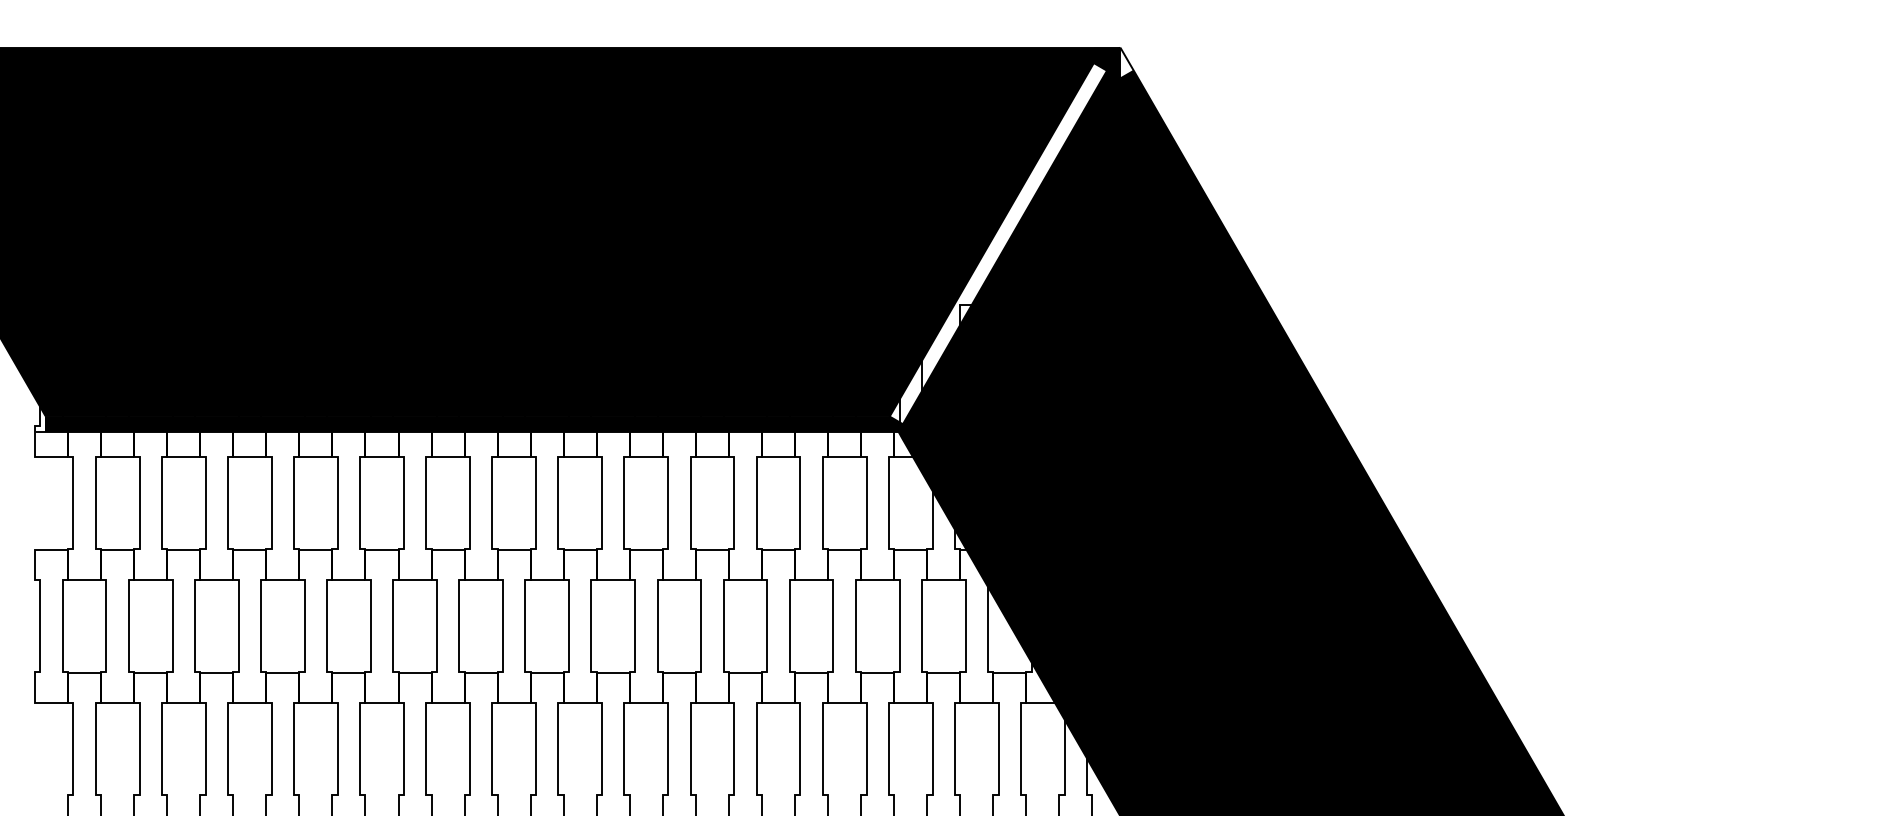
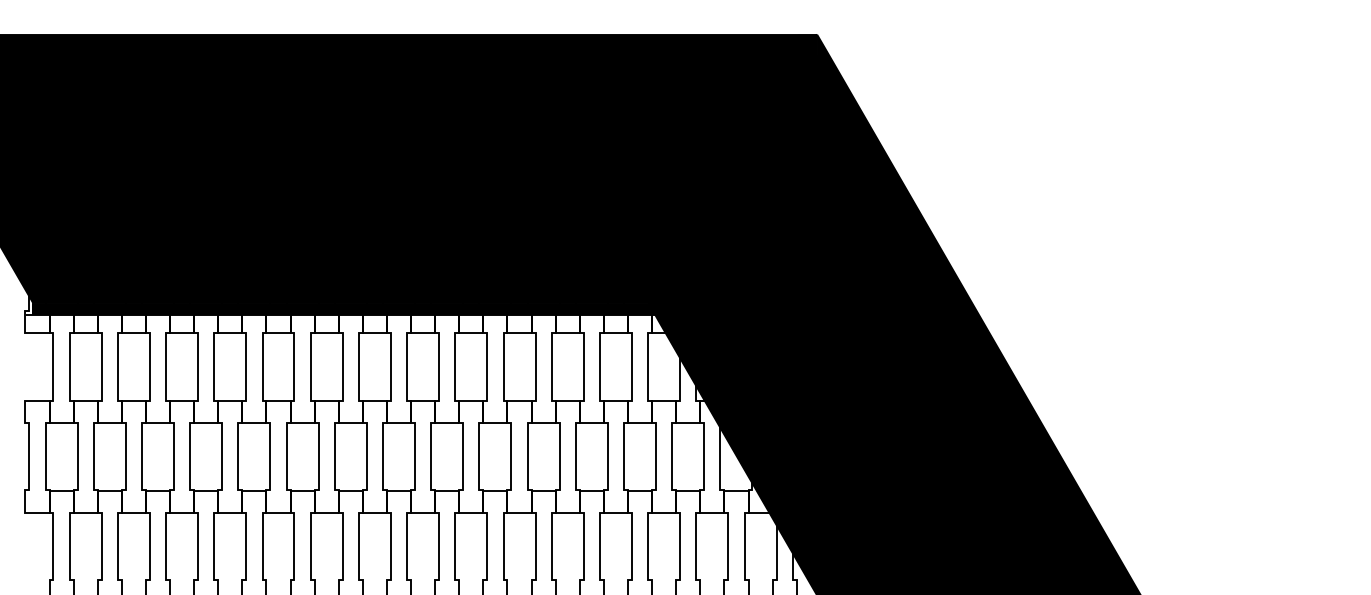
fill: (1126, 62) -> (821, 45), added
fill: (998, 243) -> (728, 177), added

